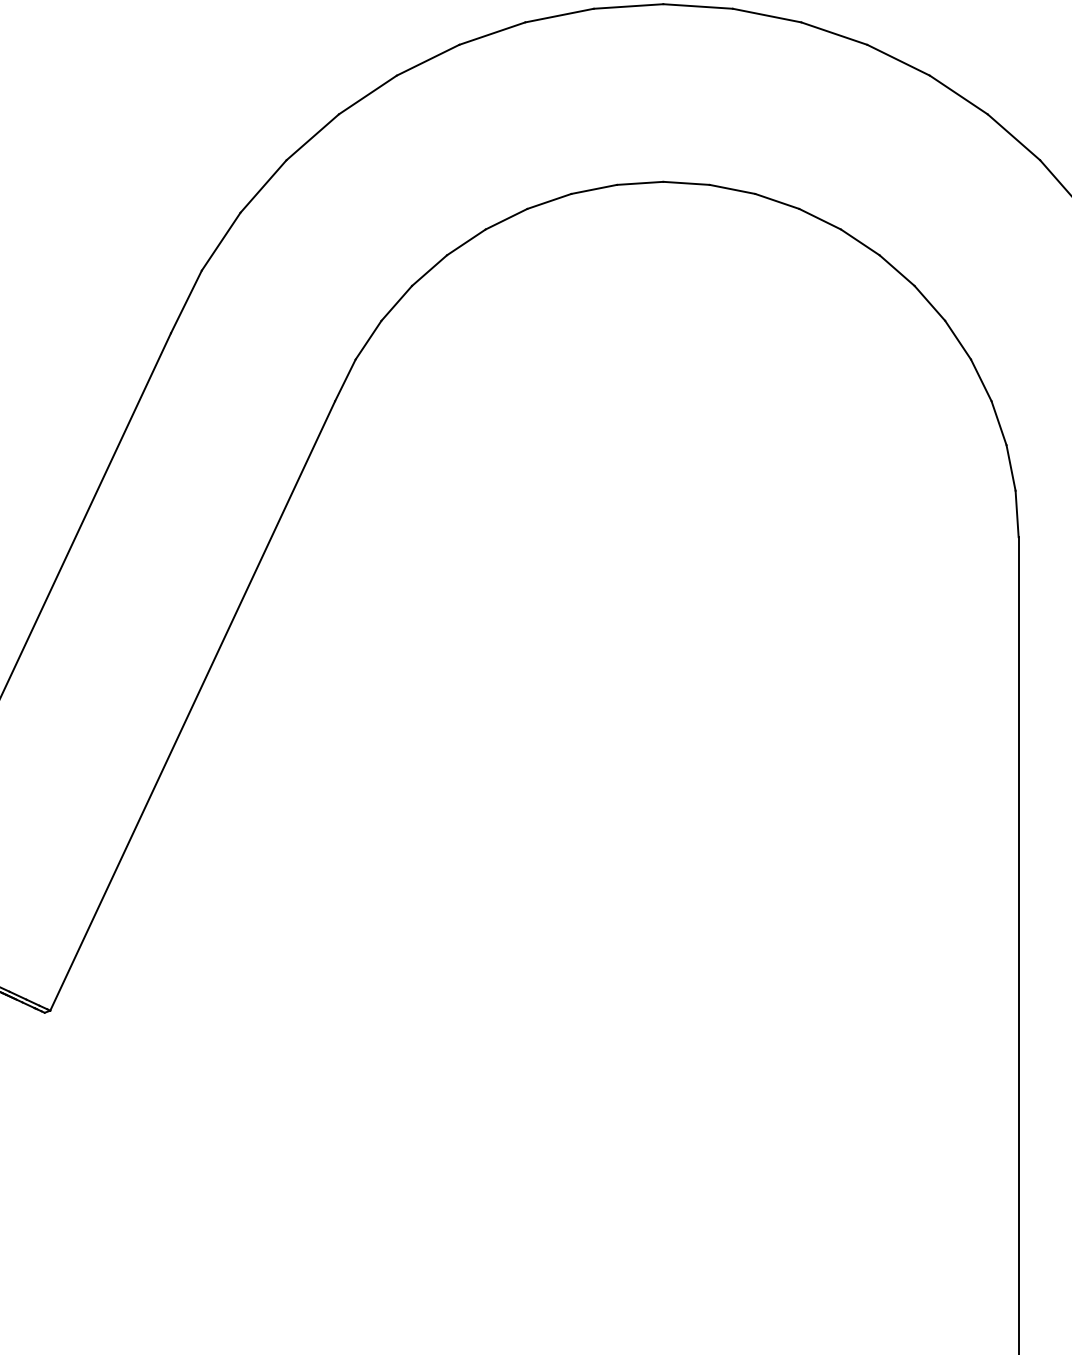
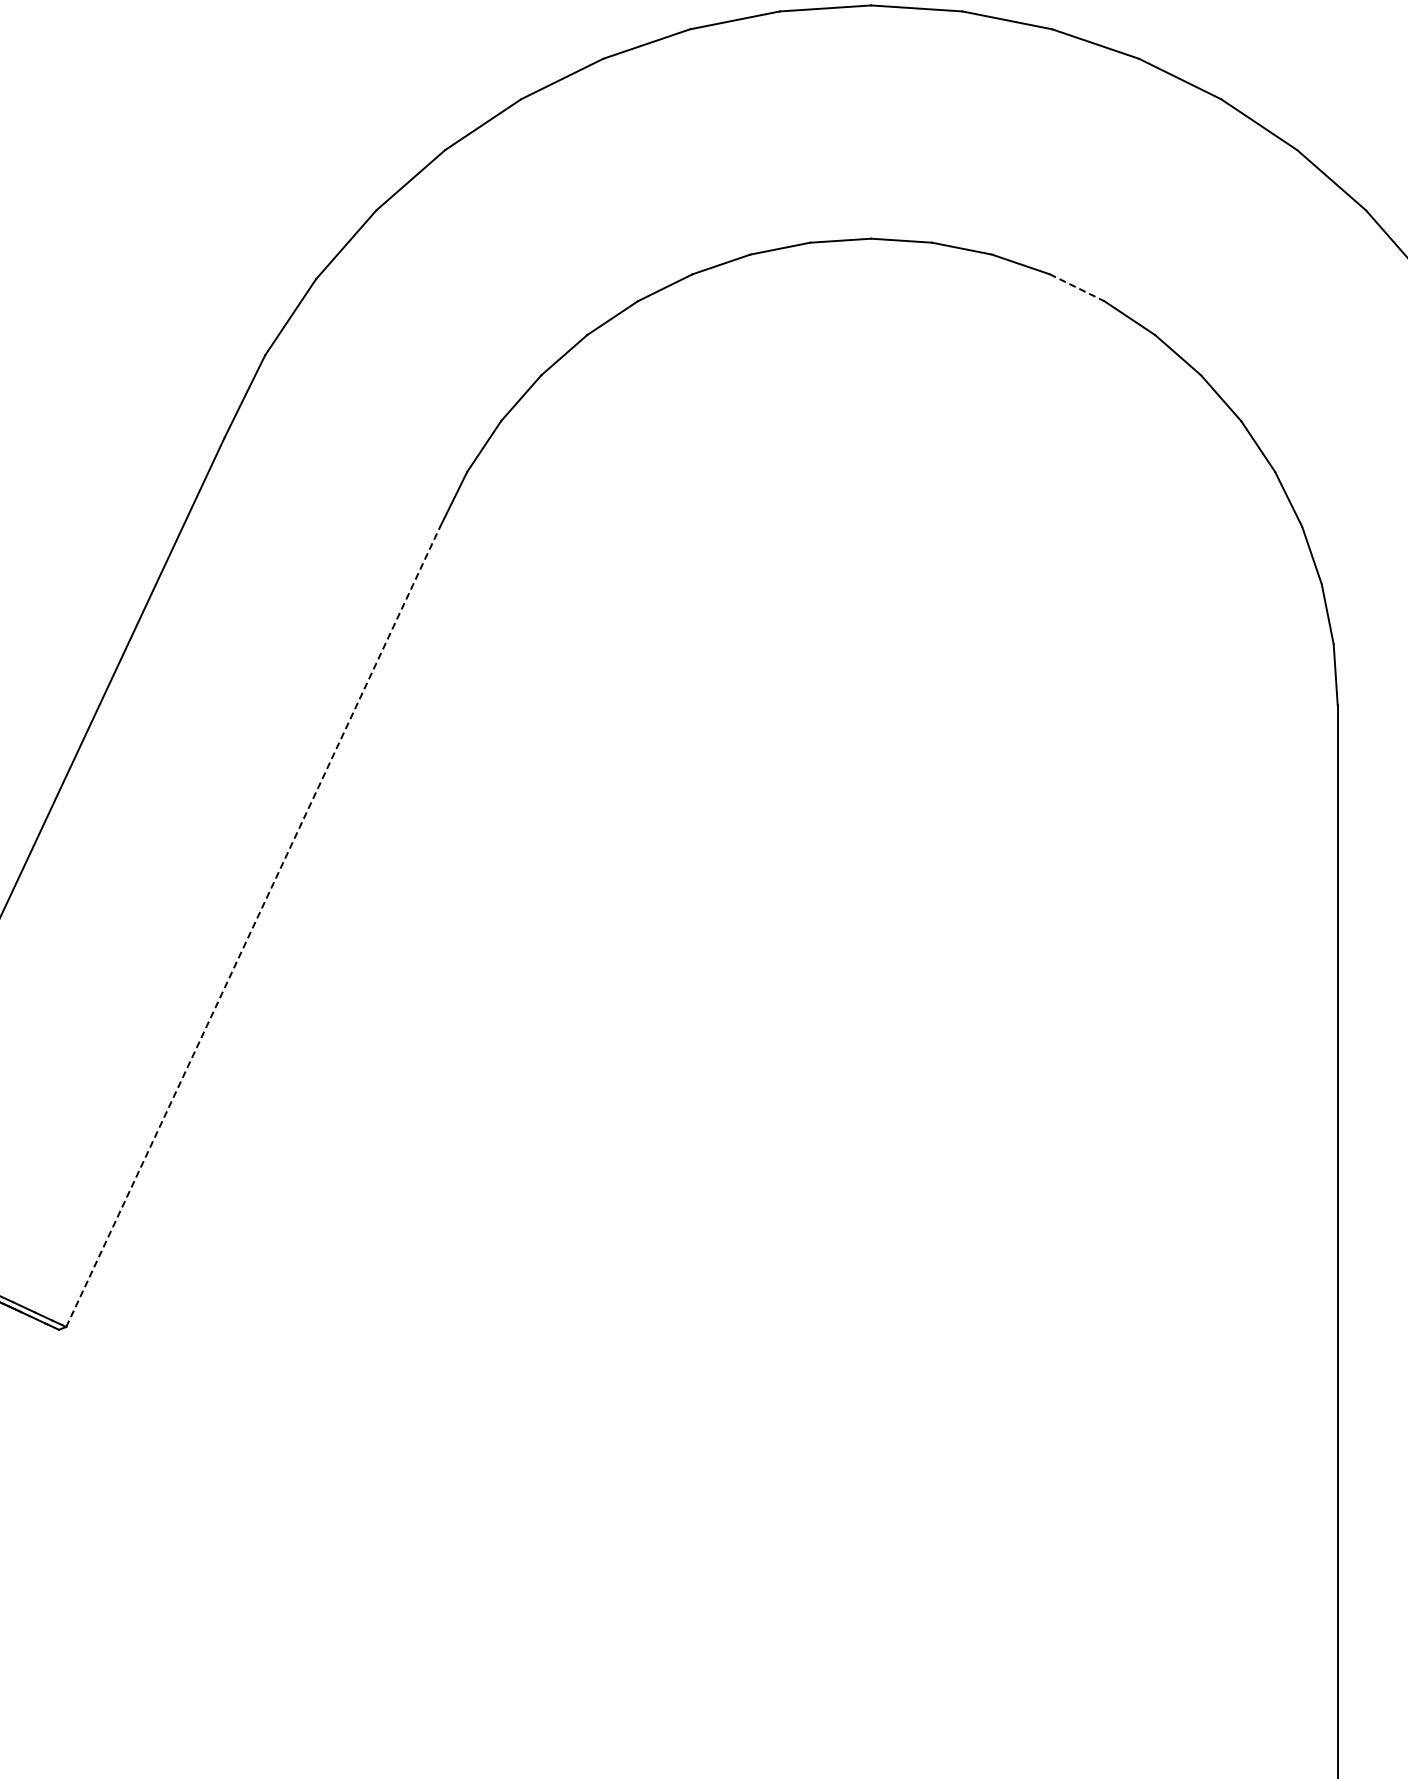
line: (820, 219) -> (1077, 287), solid -> dashed
line: (192, 705) -> (253, 926), solid -> dashed

